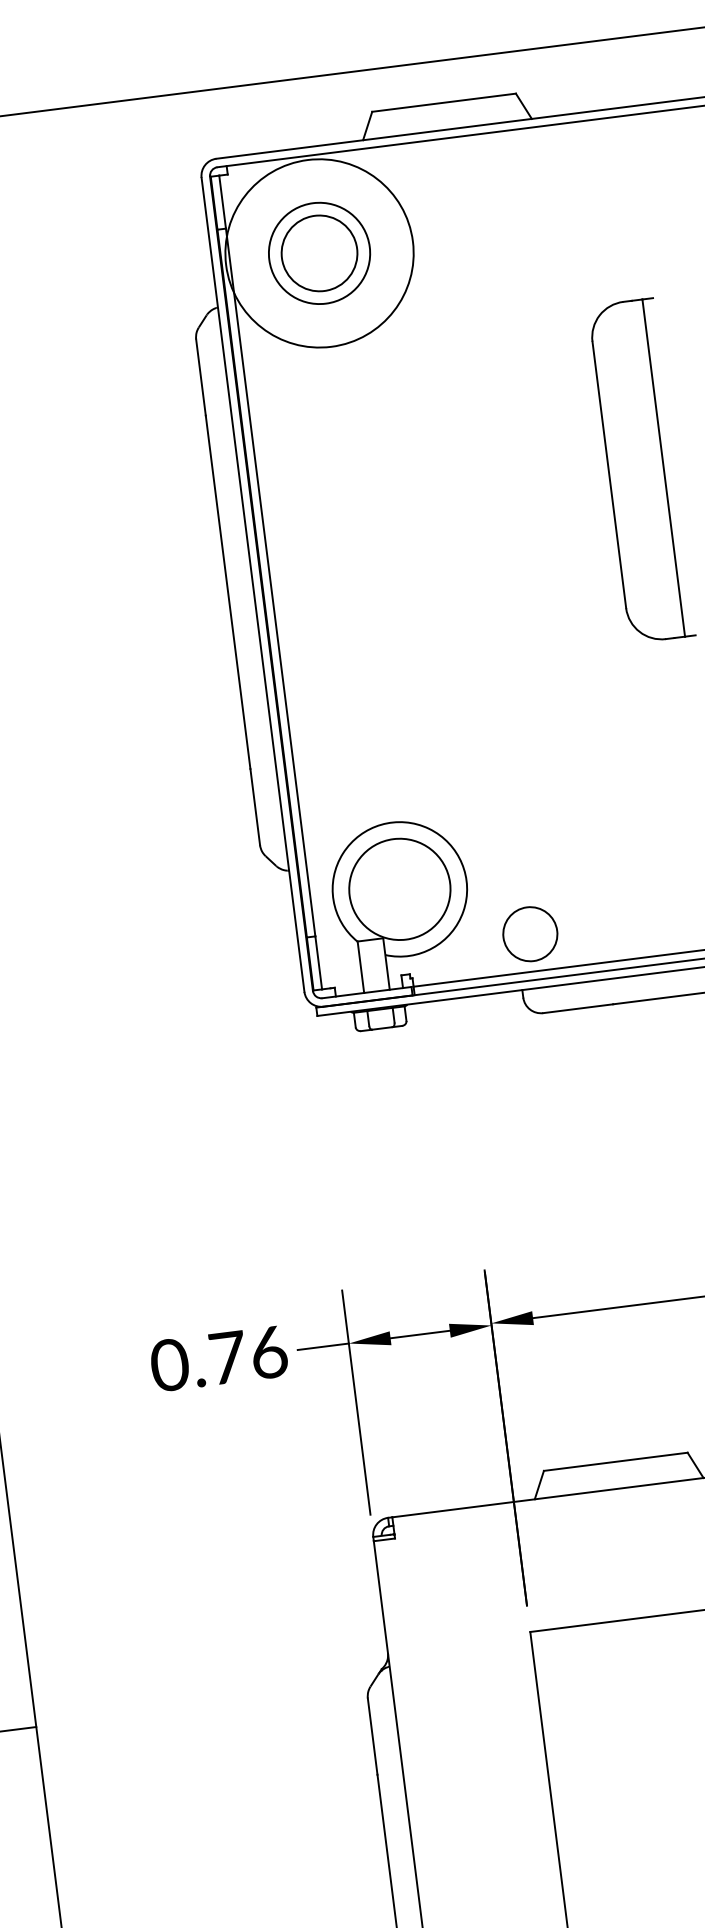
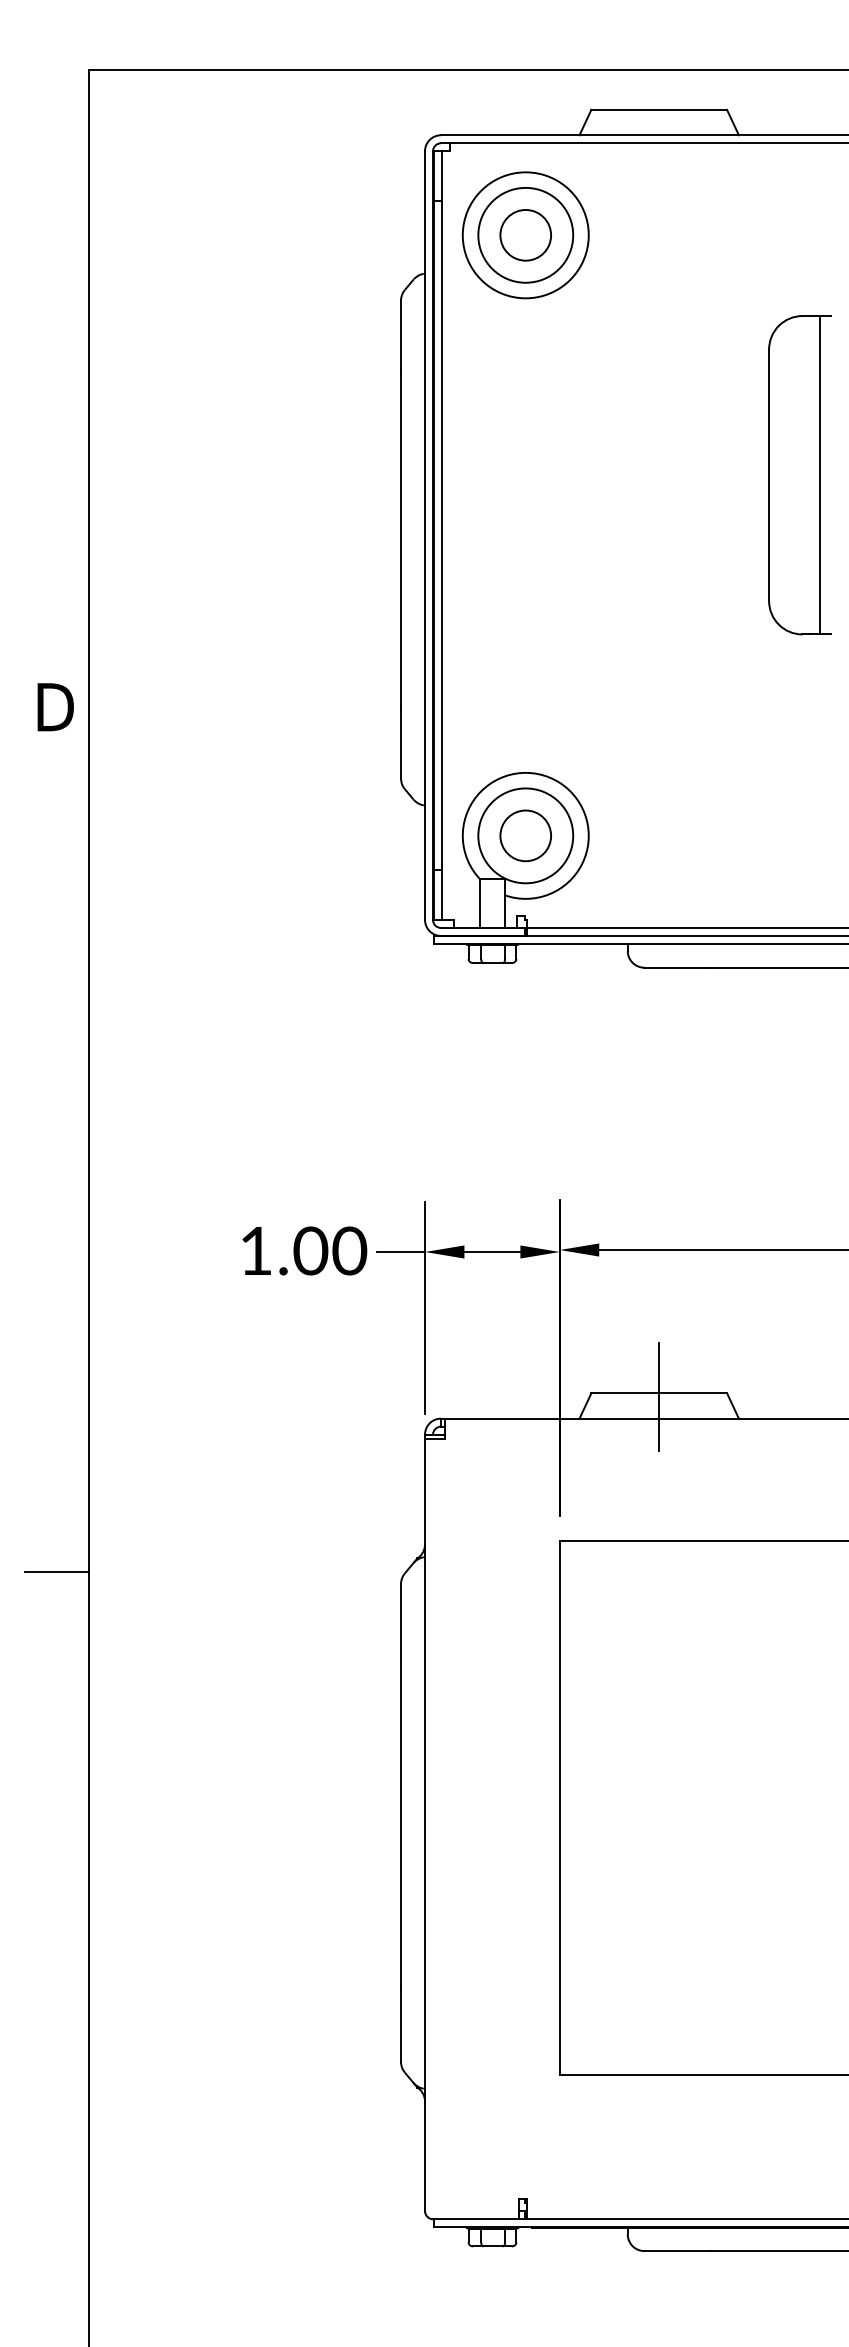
circle: (319, 252) -> (525, 234), size x0.71
circle: (319, 253) -> (525, 235), size x0.71
circle: (530, 933) -> (525, 835), moved
text: (218, 1358) -> (302, 1250), 0.76 -> 1.00
line: (616, 1466) -> (659, 1397), added

